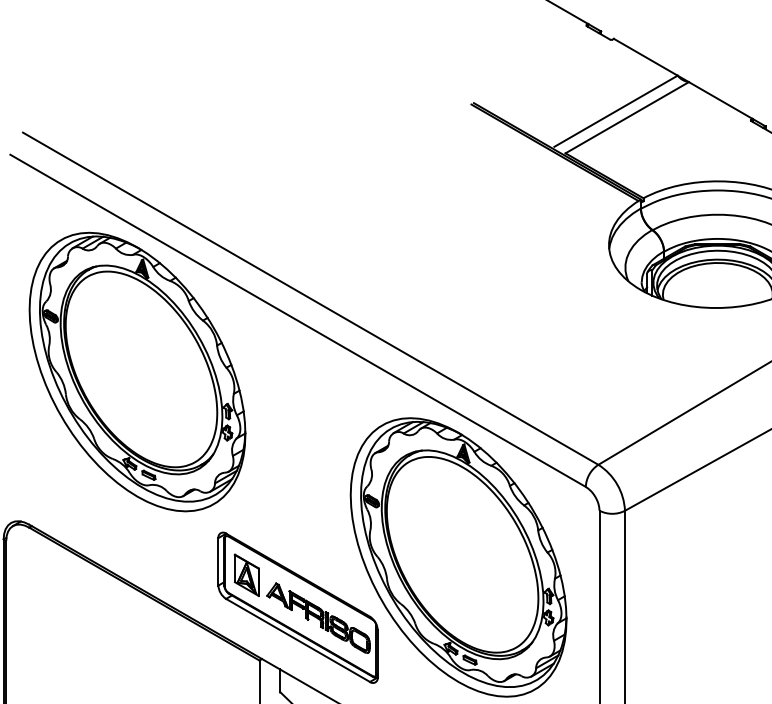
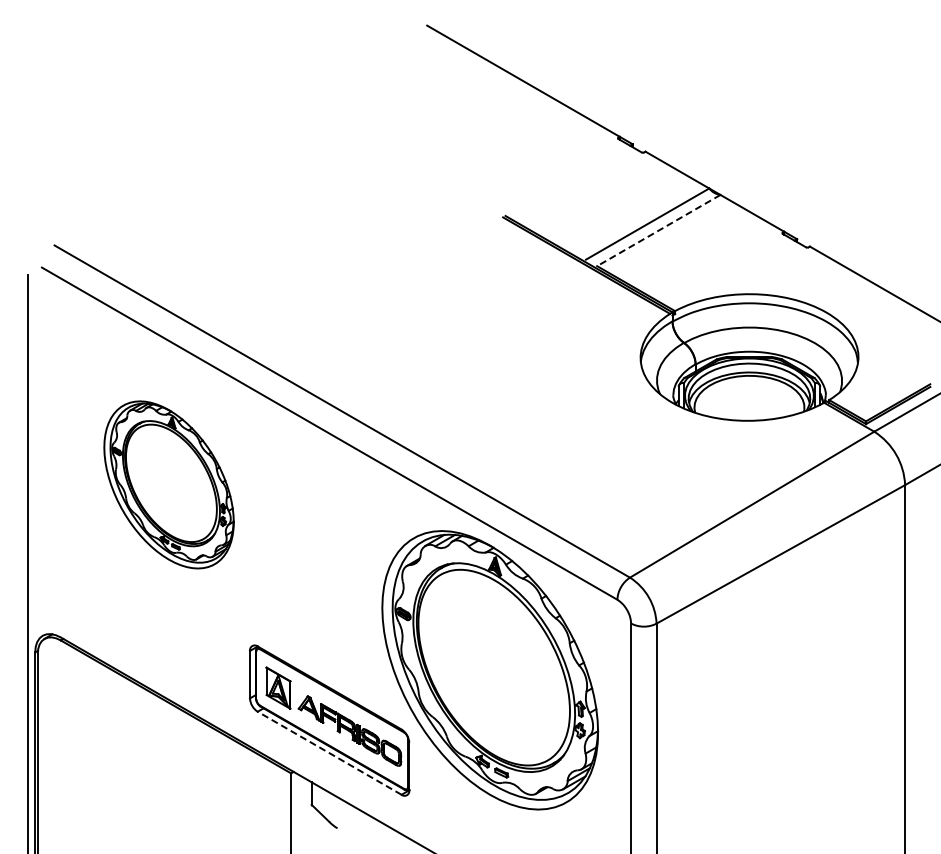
line: (626, 117) -> (658, 230), solid -> dashed
part: (136, 371) -> (168, 484), size x0.6
line: (297, 640) -> (329, 753), solid -> dashed

